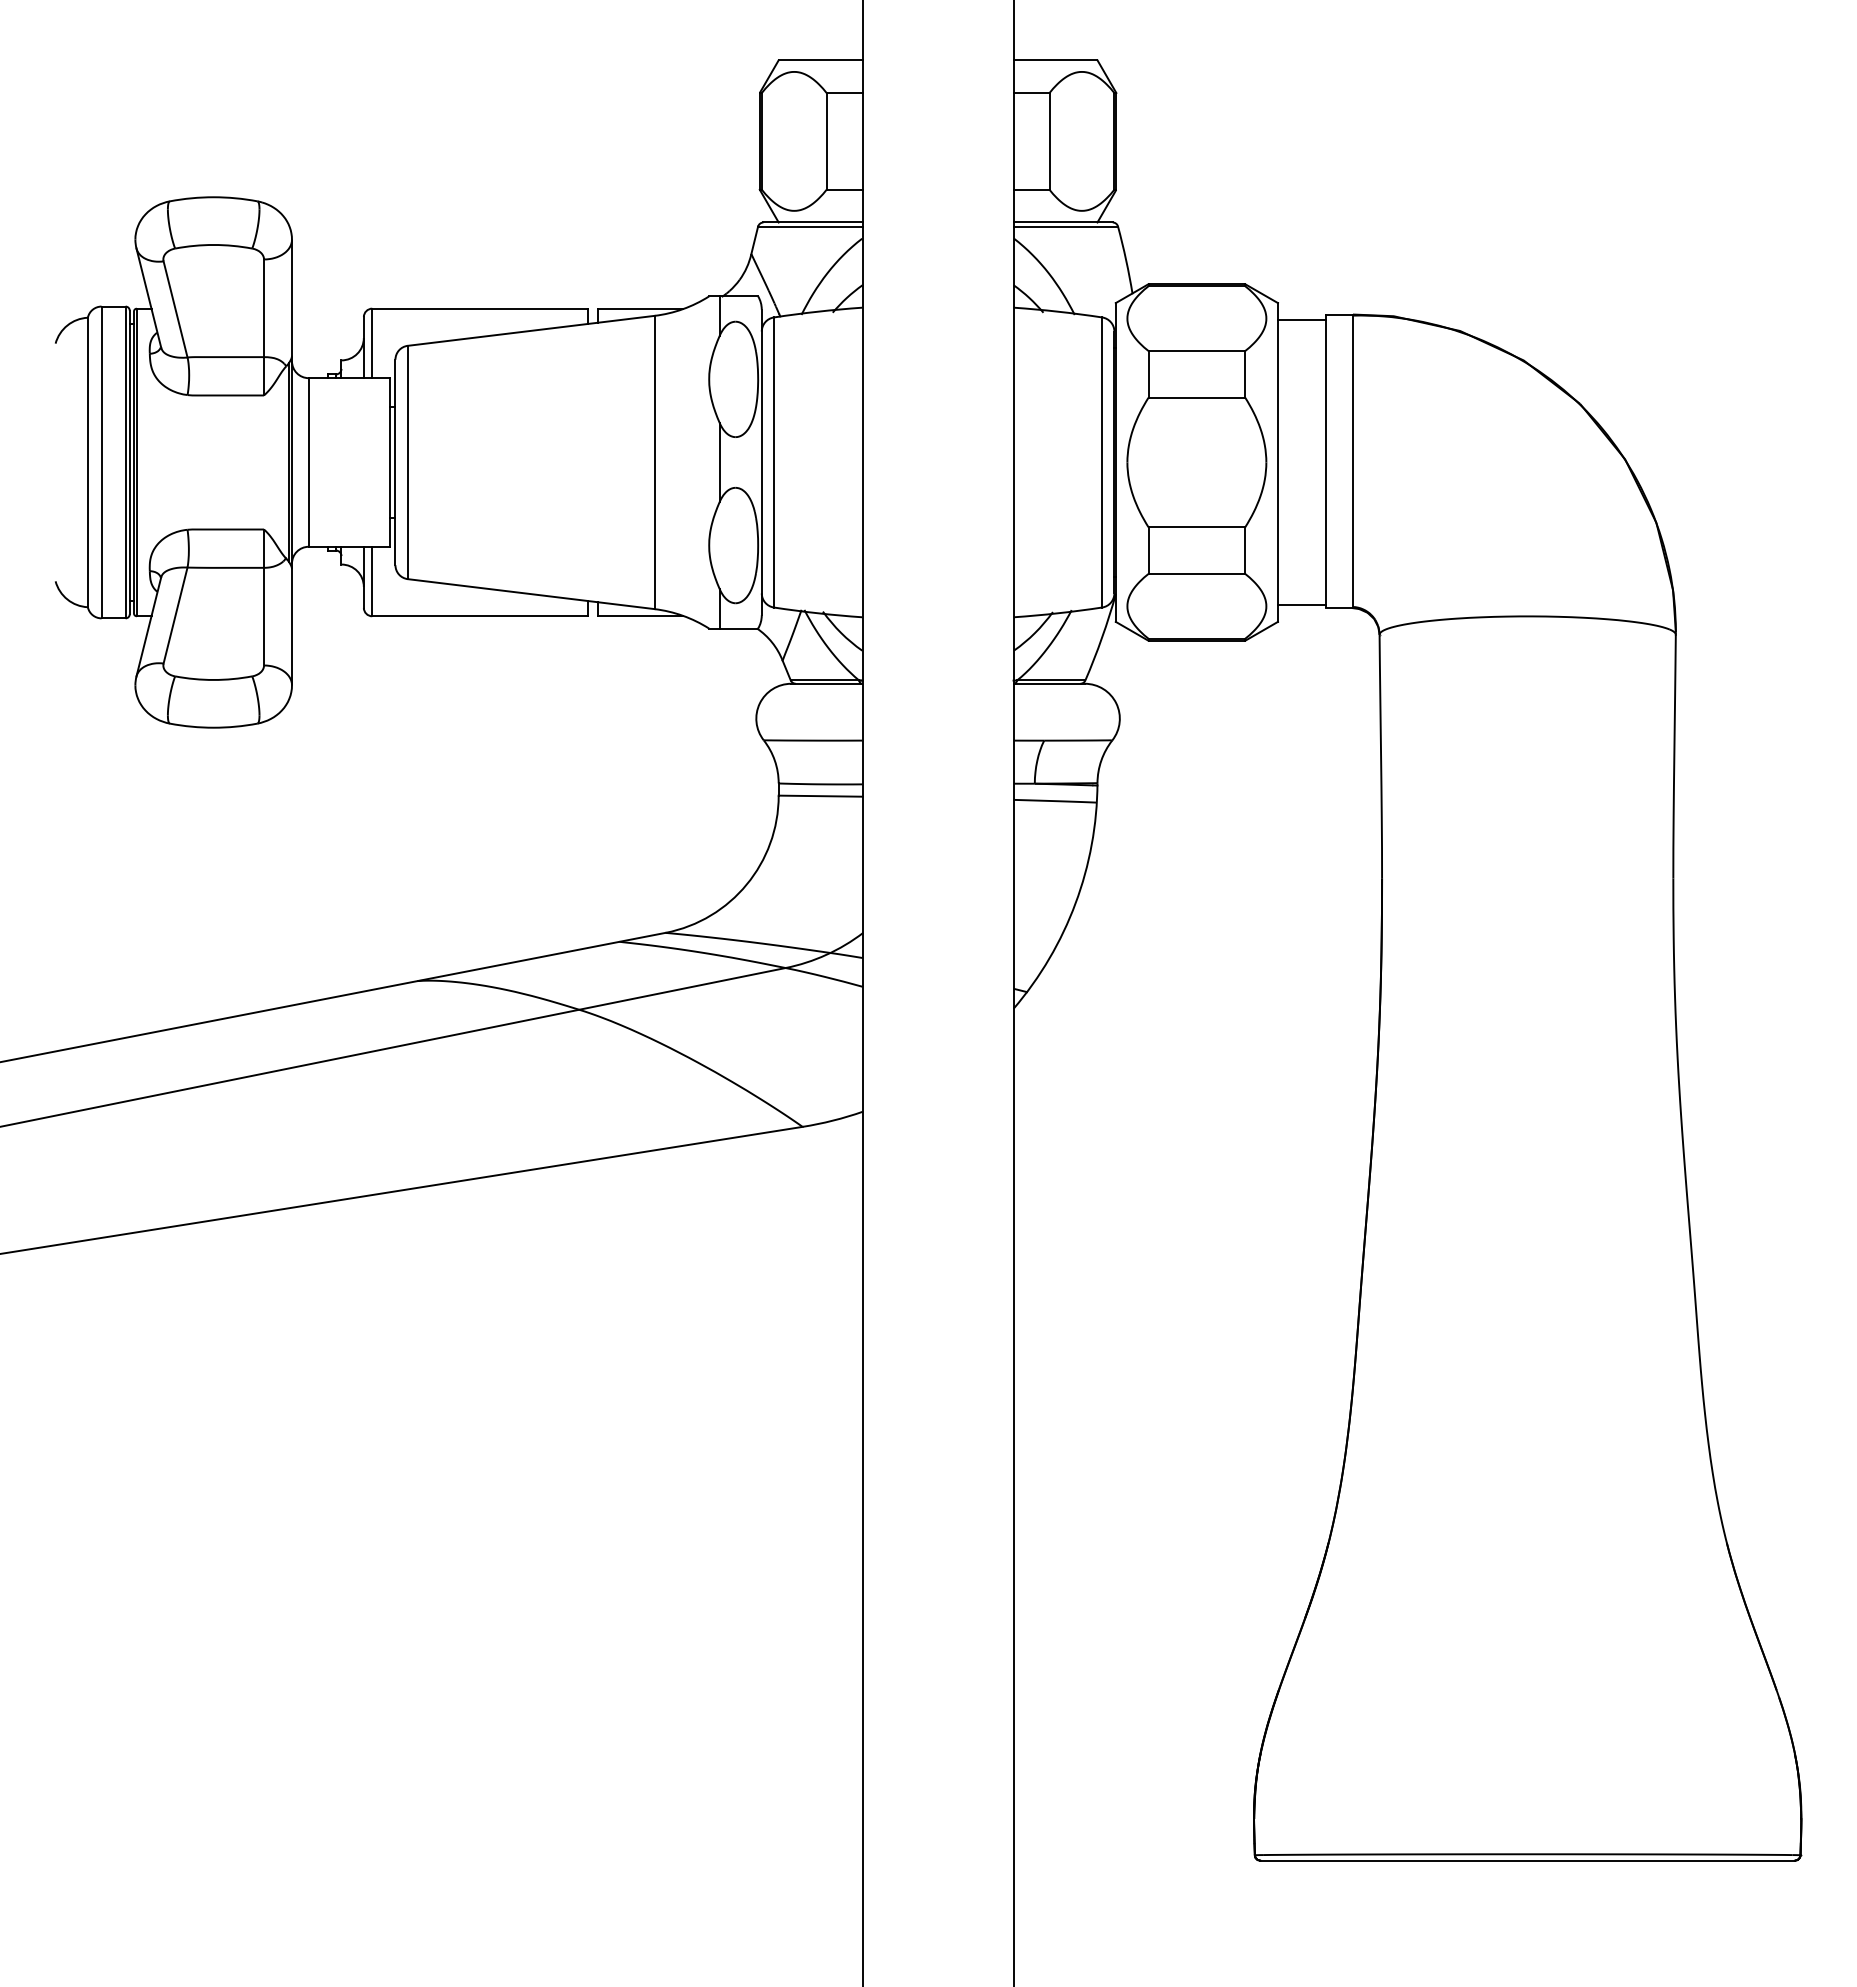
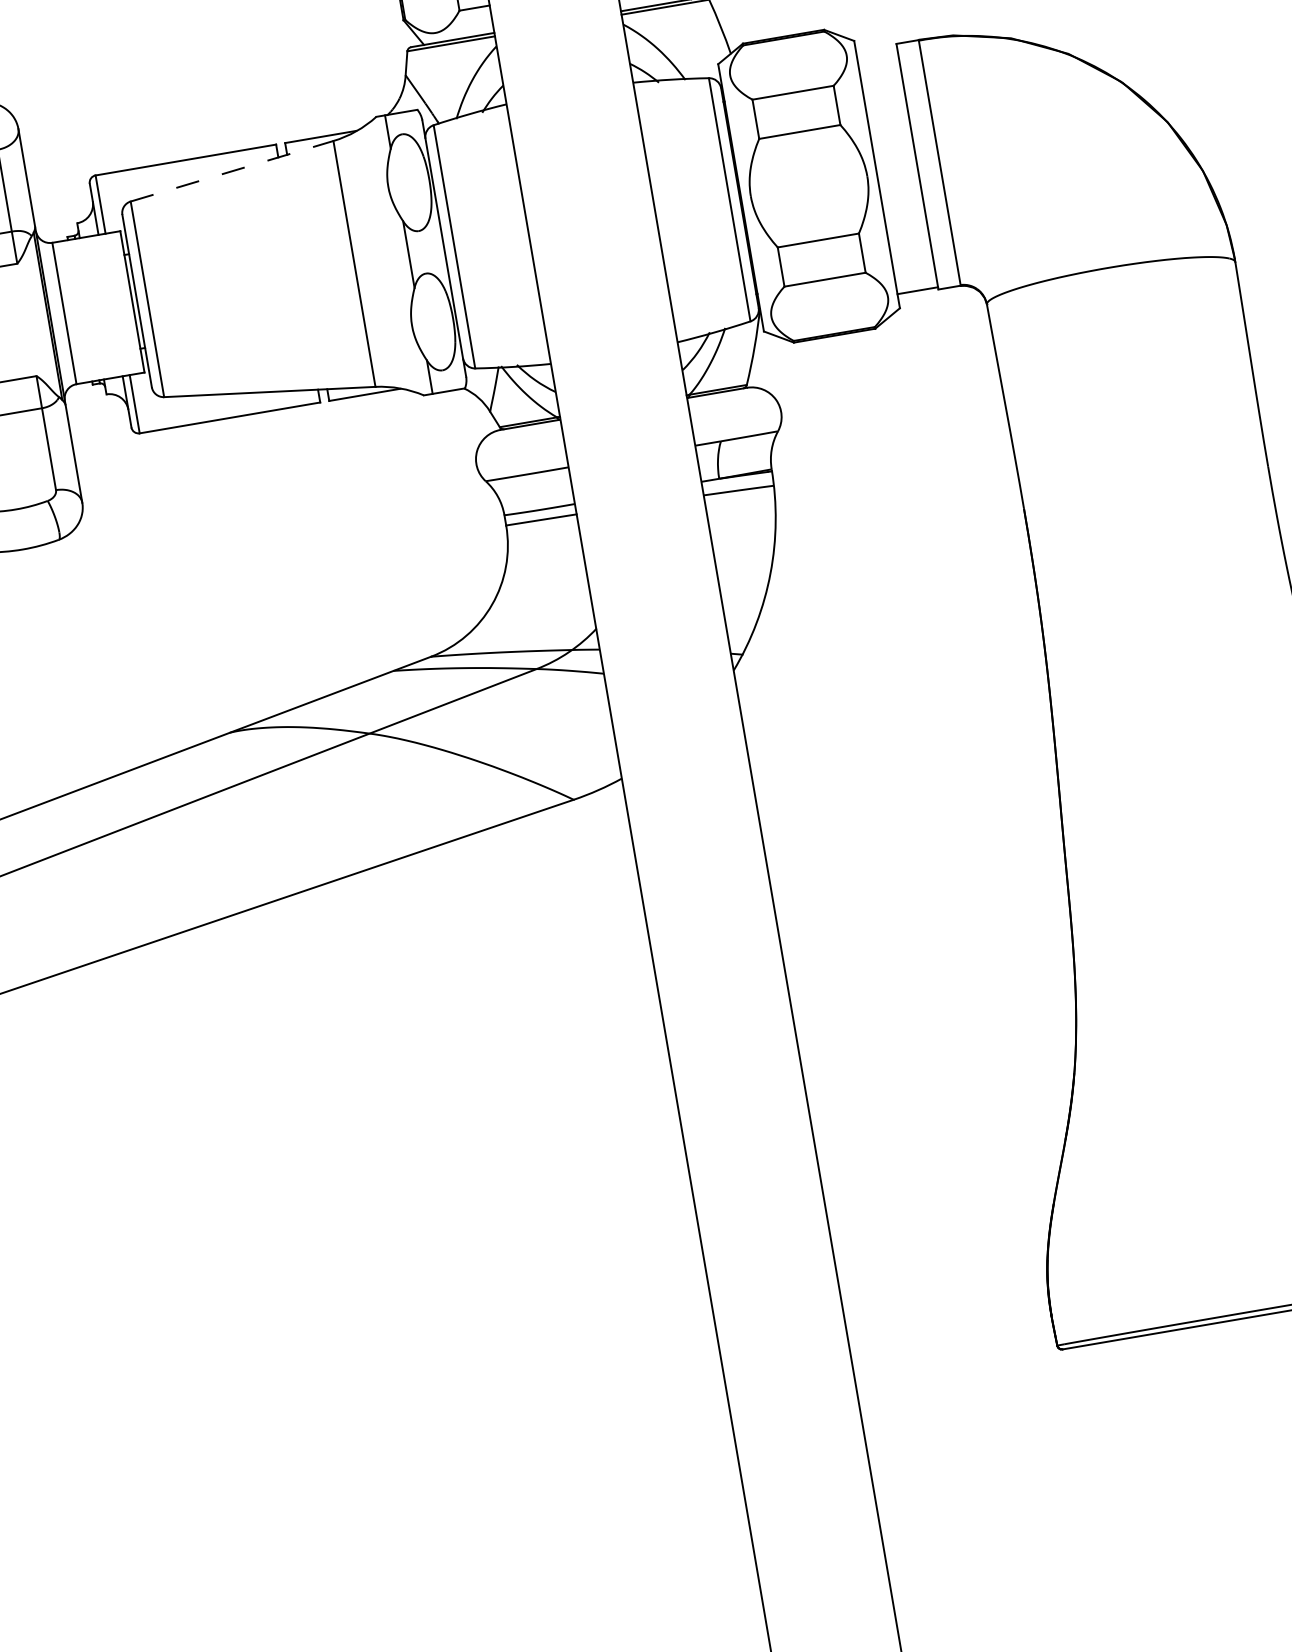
line: (1301, 319) -> (876, 51), removed
line: (531, 330) -> (232, 170), solid -> dashed

